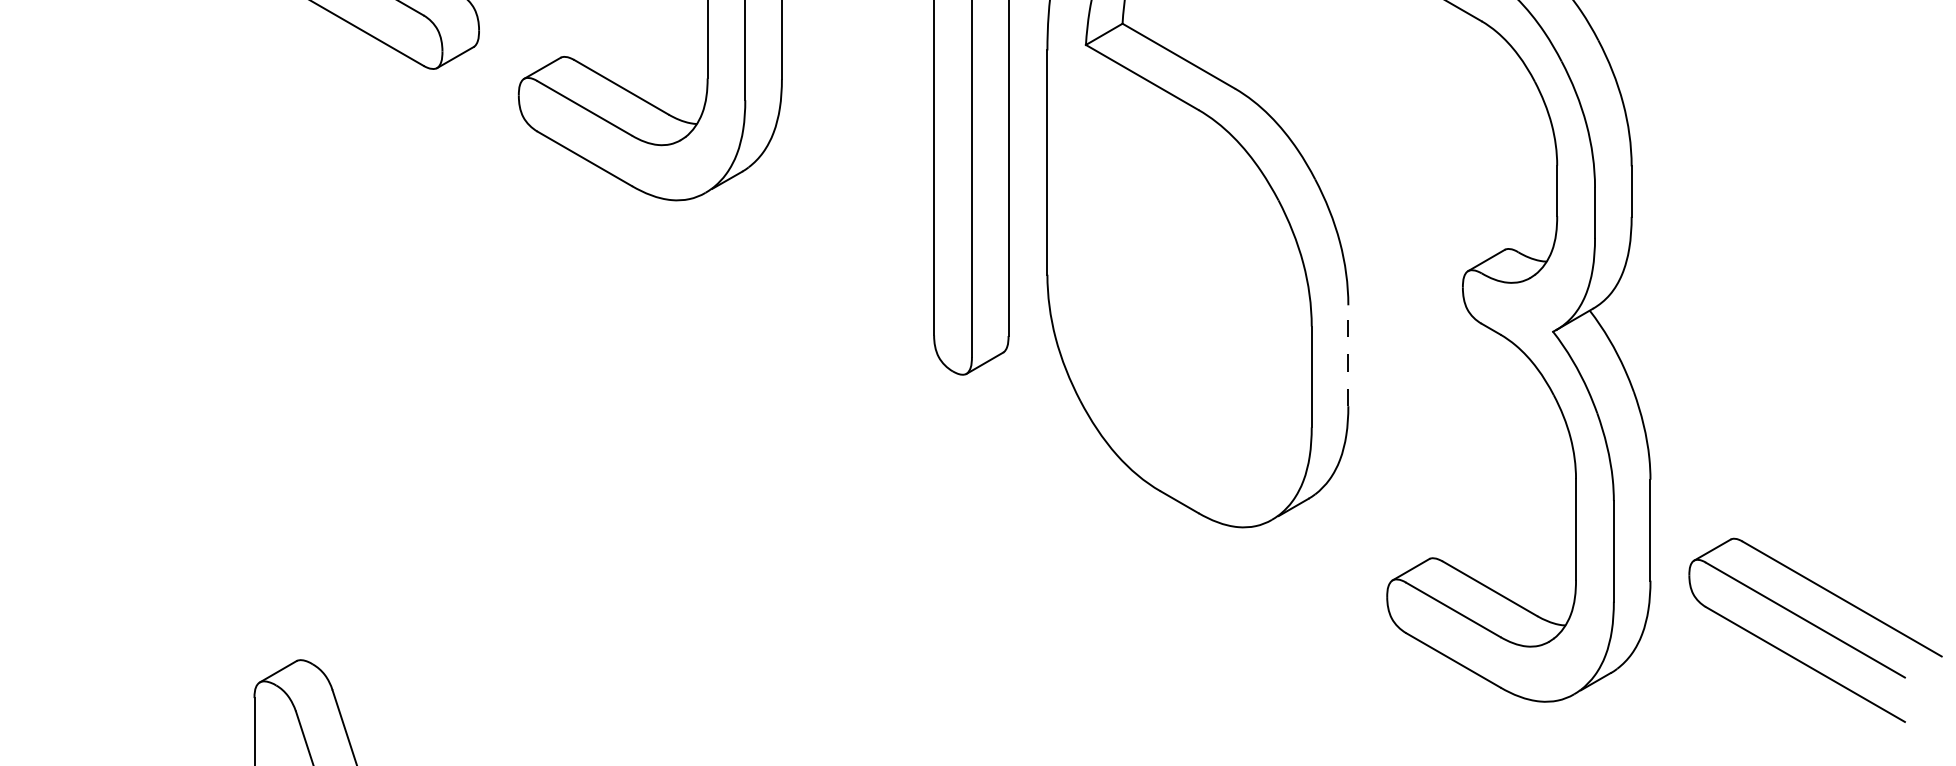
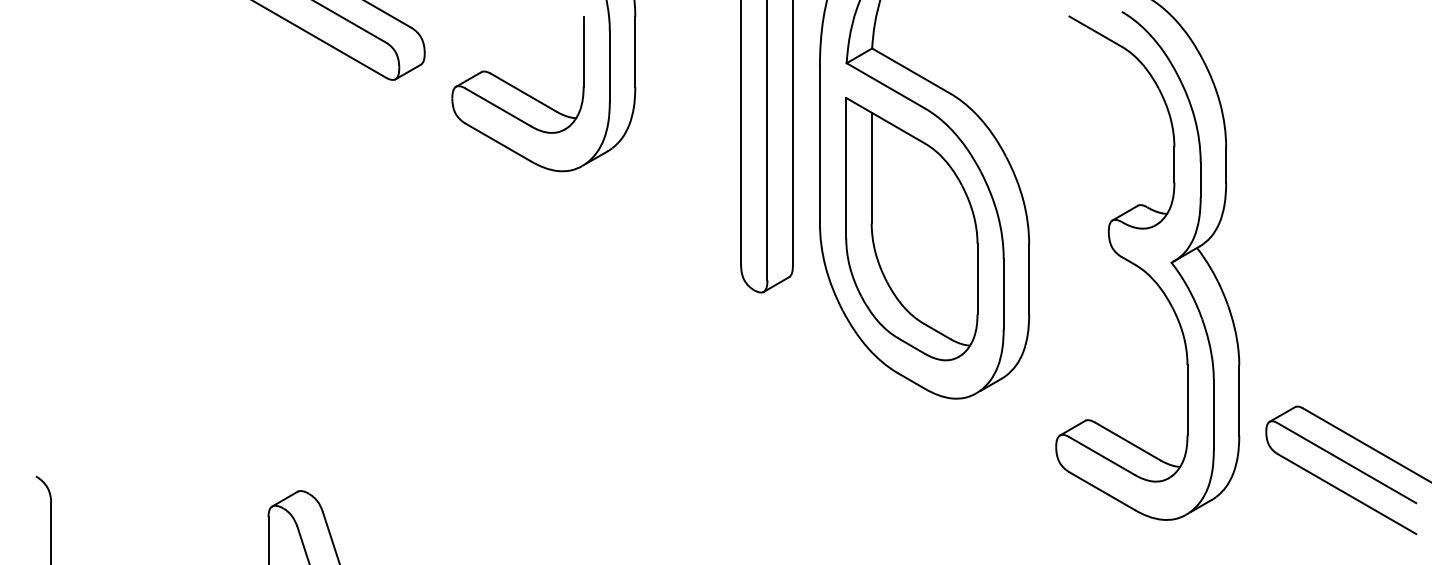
part: (1179, 284) -> (911, 229), added
line: (1348, 354) -> (1029, 278), dashed -> solid

